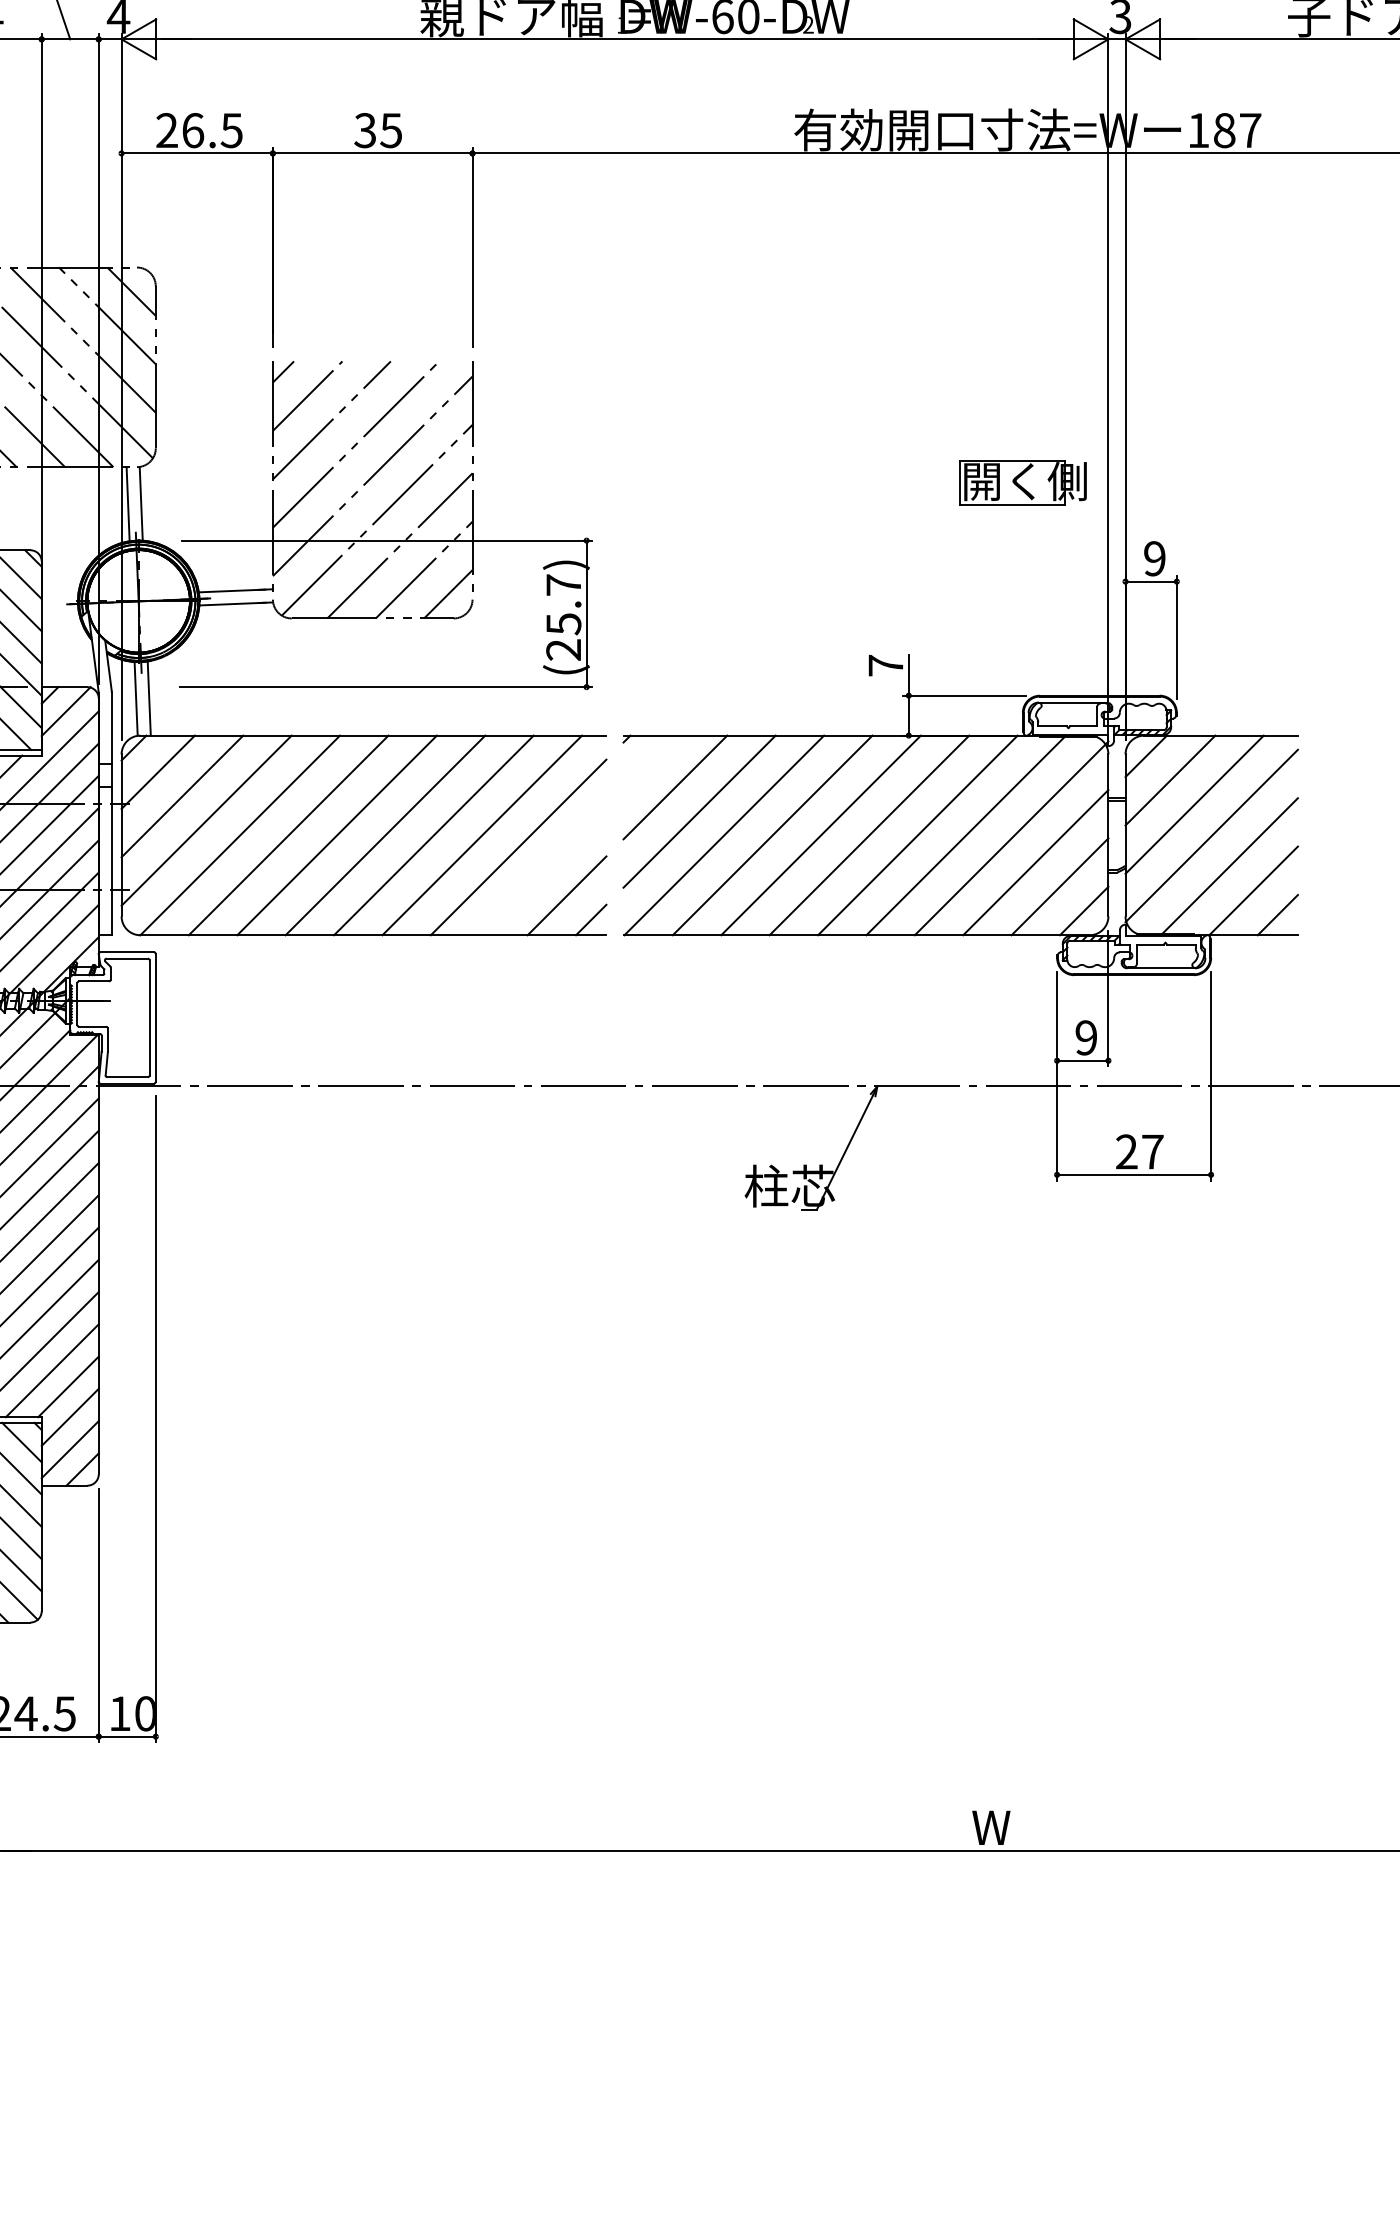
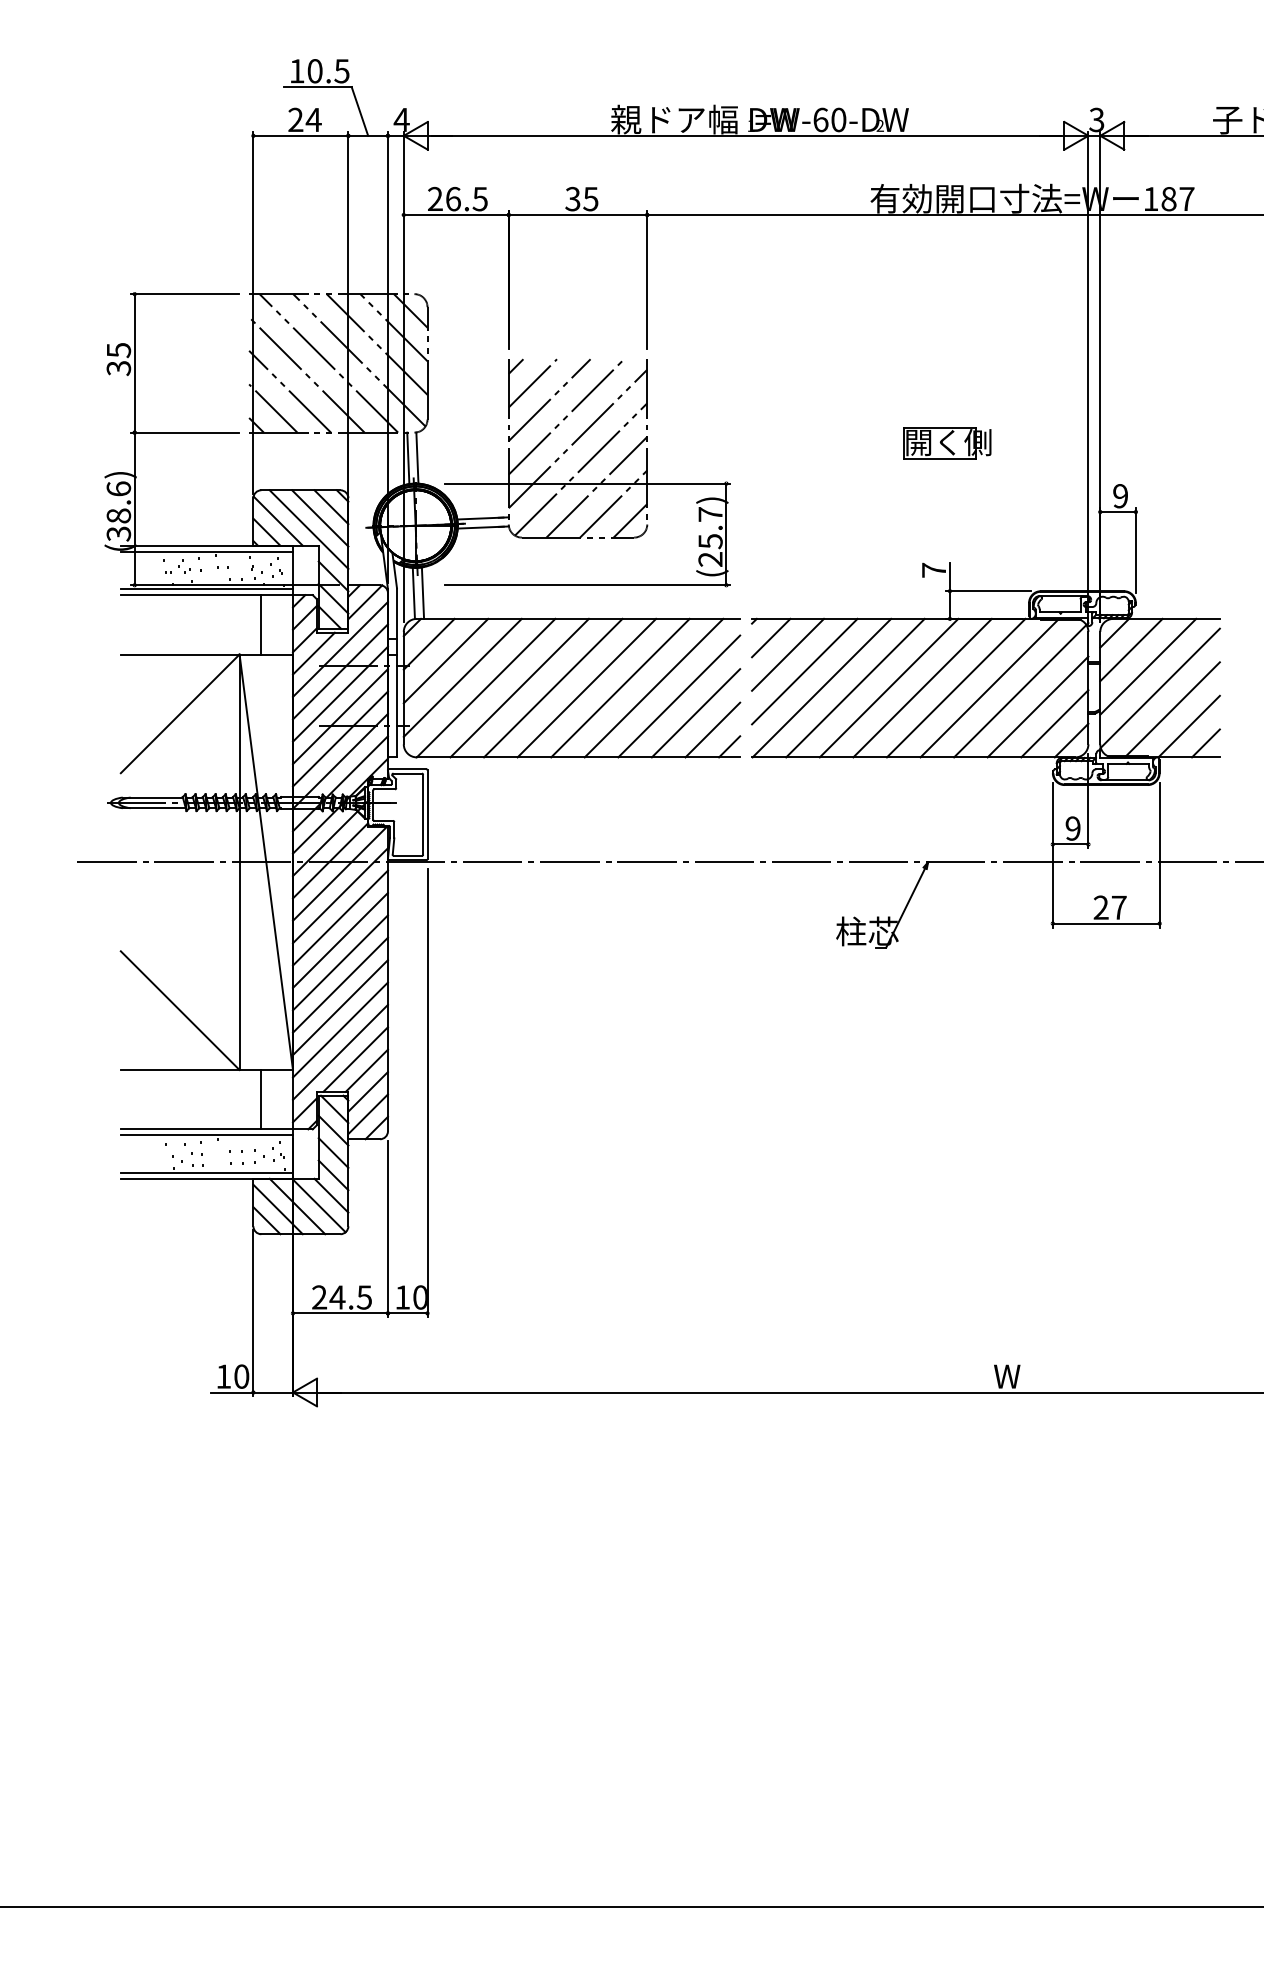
part: (1023, 482) -> (947, 443), moved
line: (651, 762) -> (771, 637), added
line: (542, 871) -> (695, 713), added

